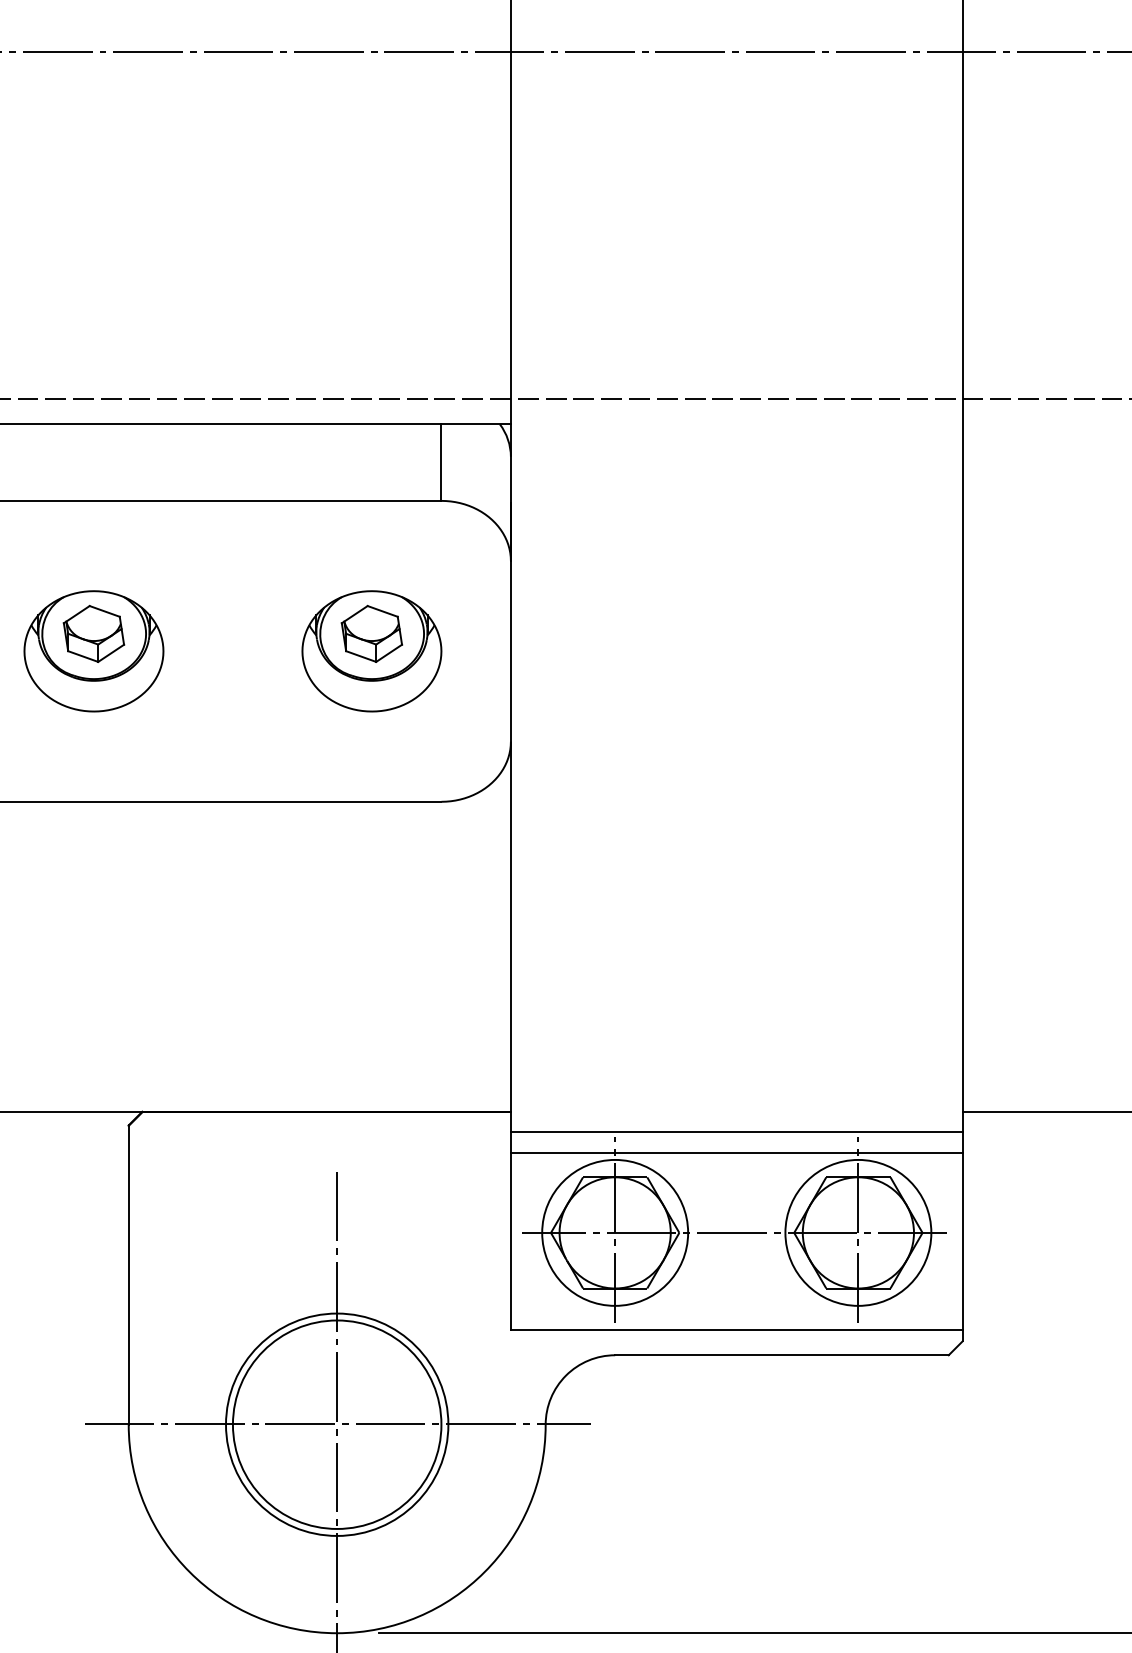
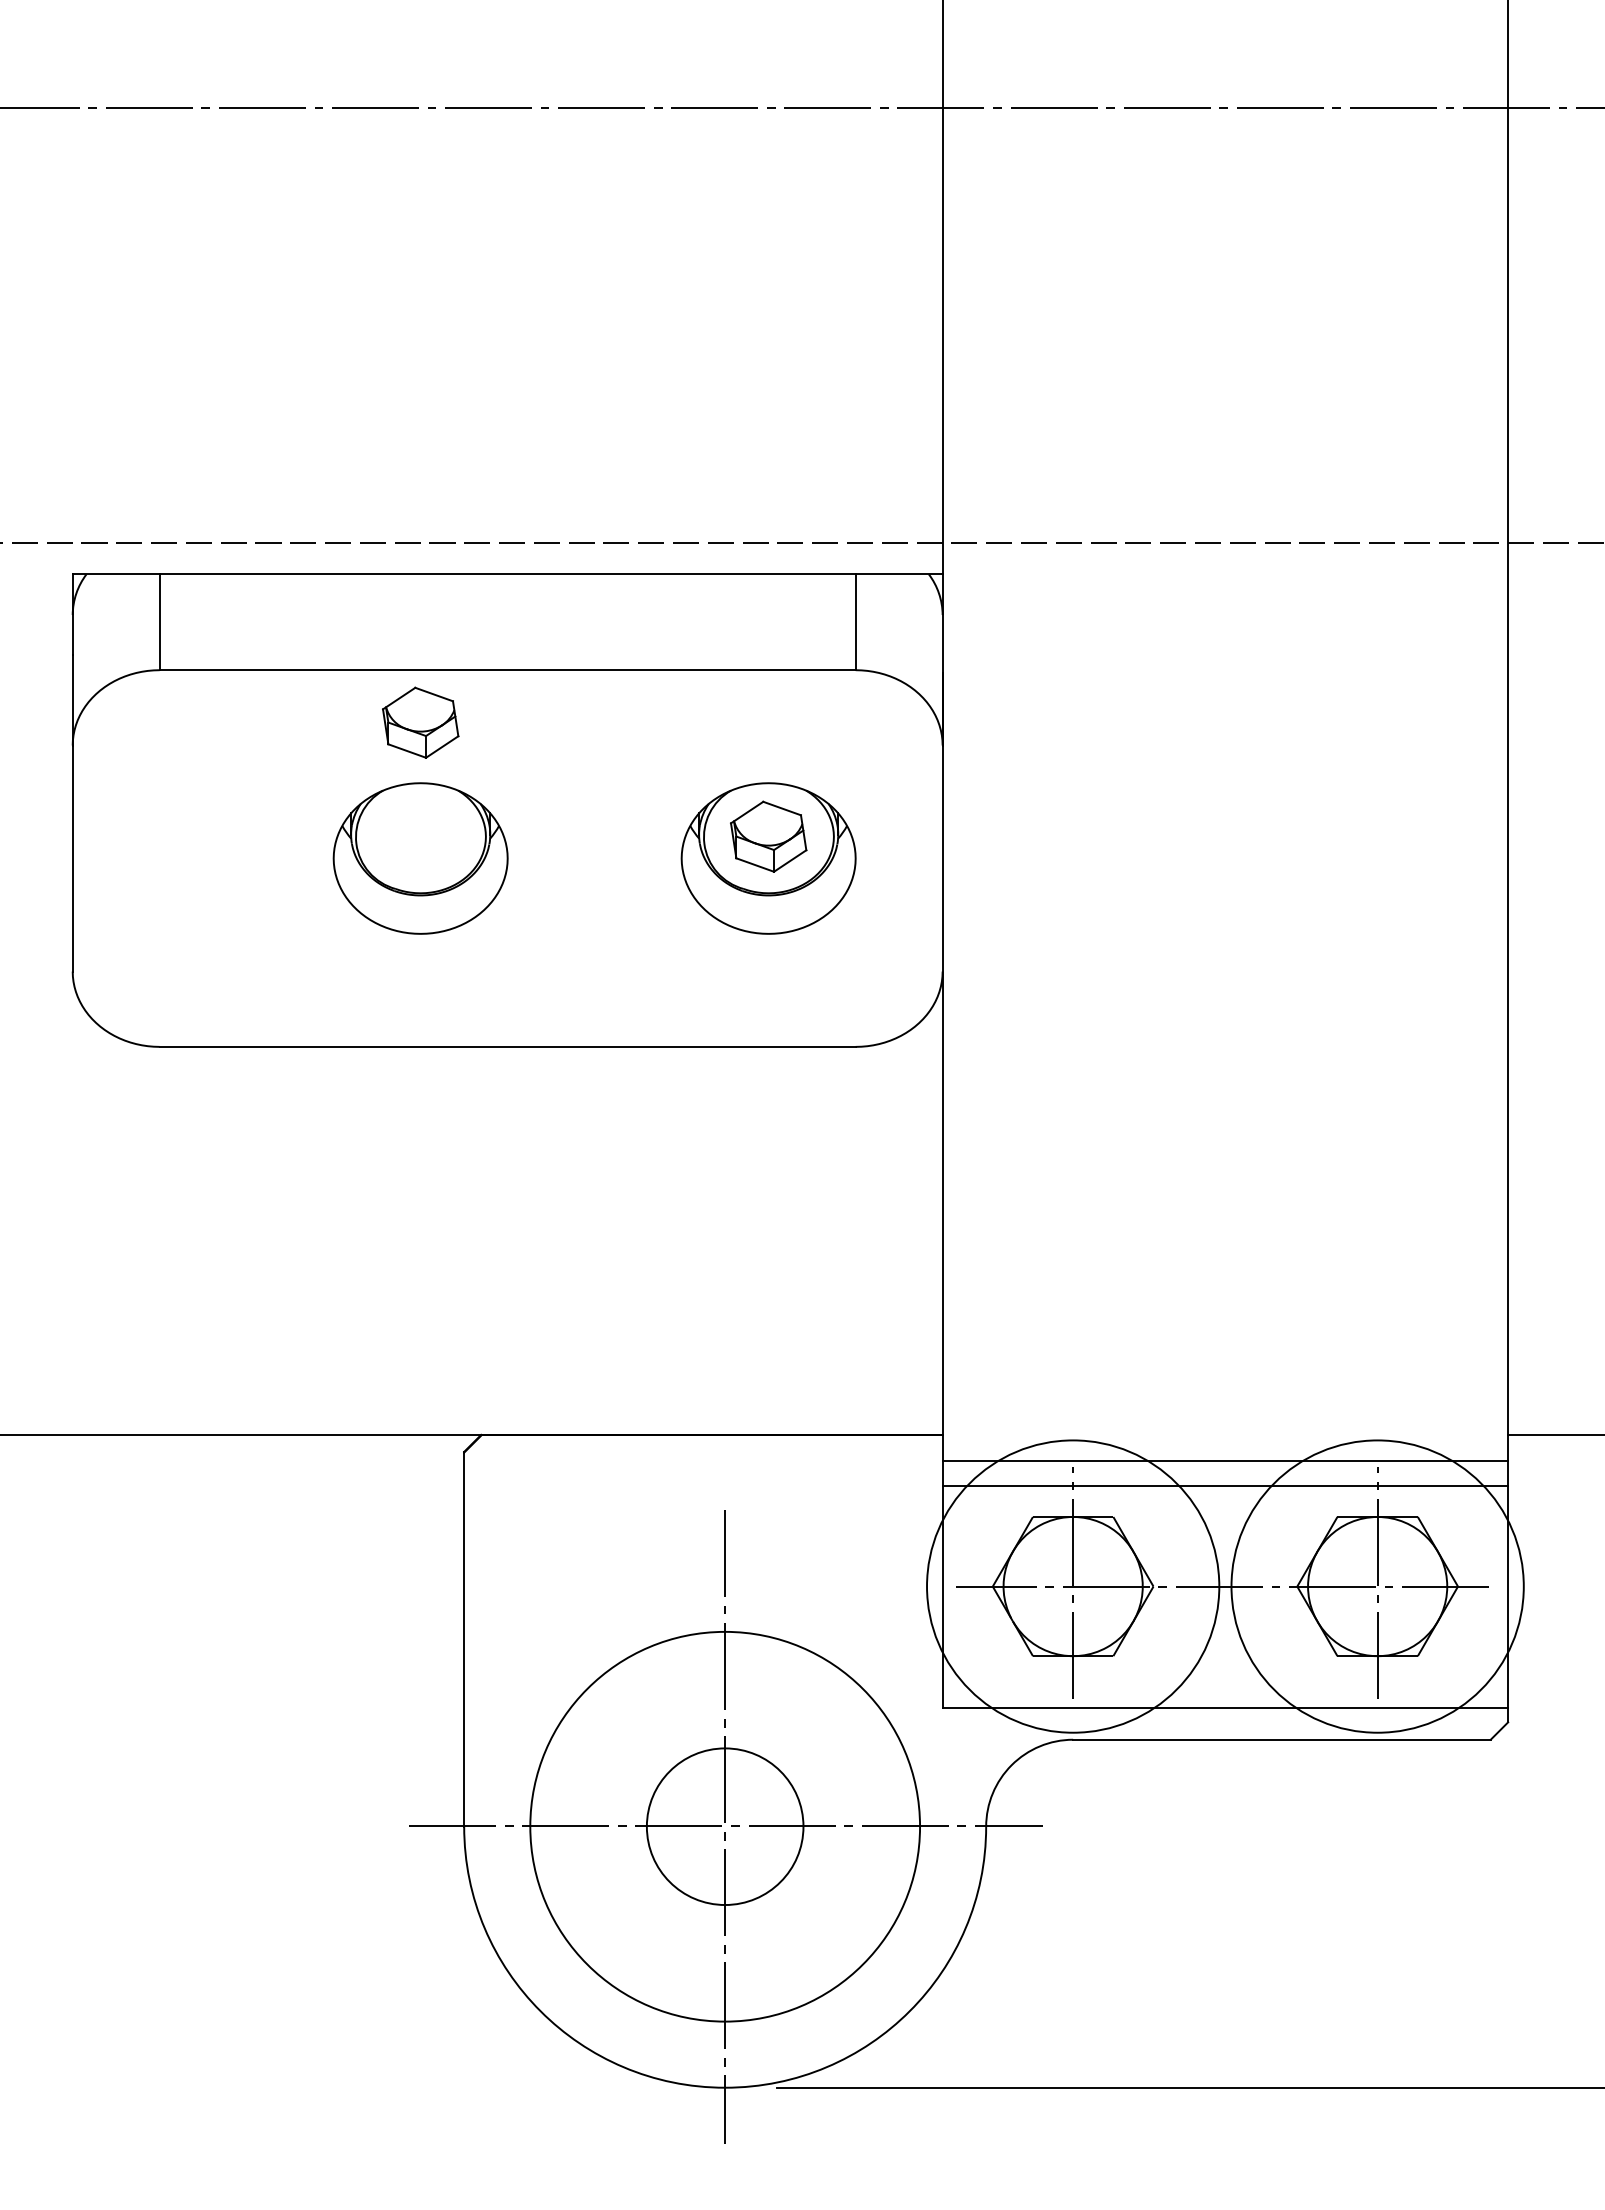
part: (93, 633) -> (420, 722), moved
circle: (614, 1232) -> (1072, 1586), size x1.6
circle: (858, 1232) -> (1377, 1586), size x1.6
circle: (336, 1424) -> (724, 1826), size x0.6
circle: (336, 1424) -> (724, 1826), size x1.4

